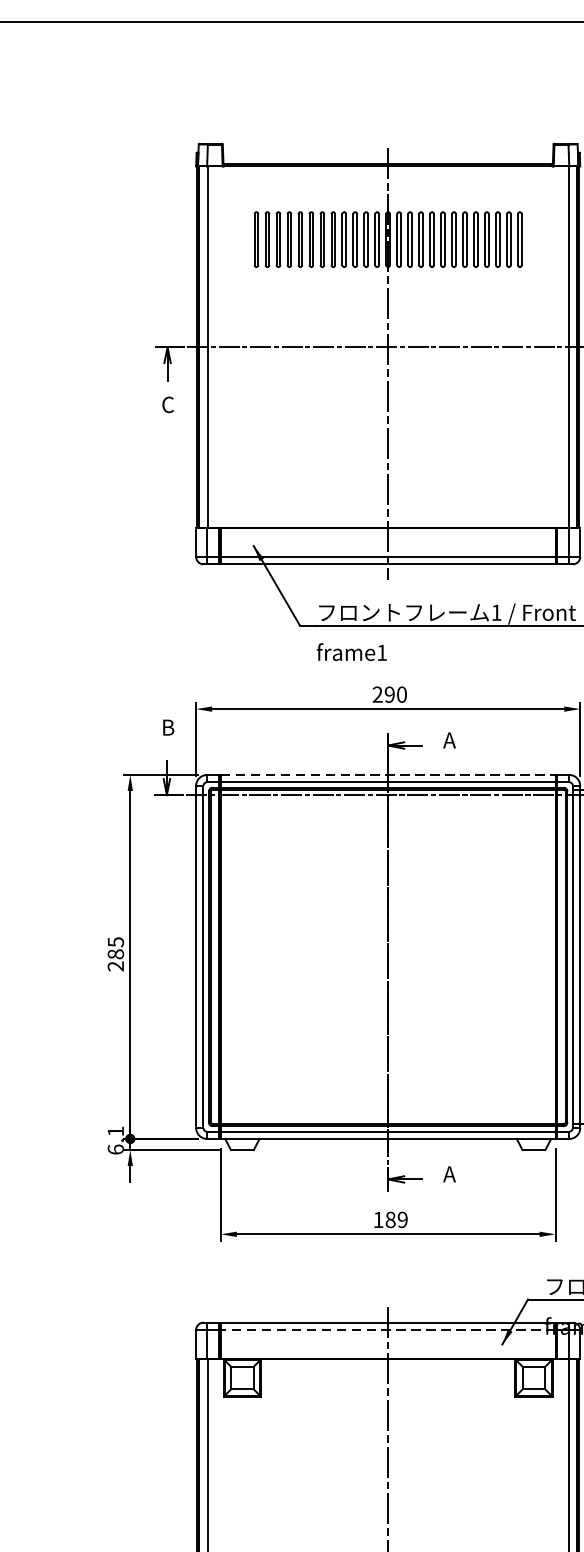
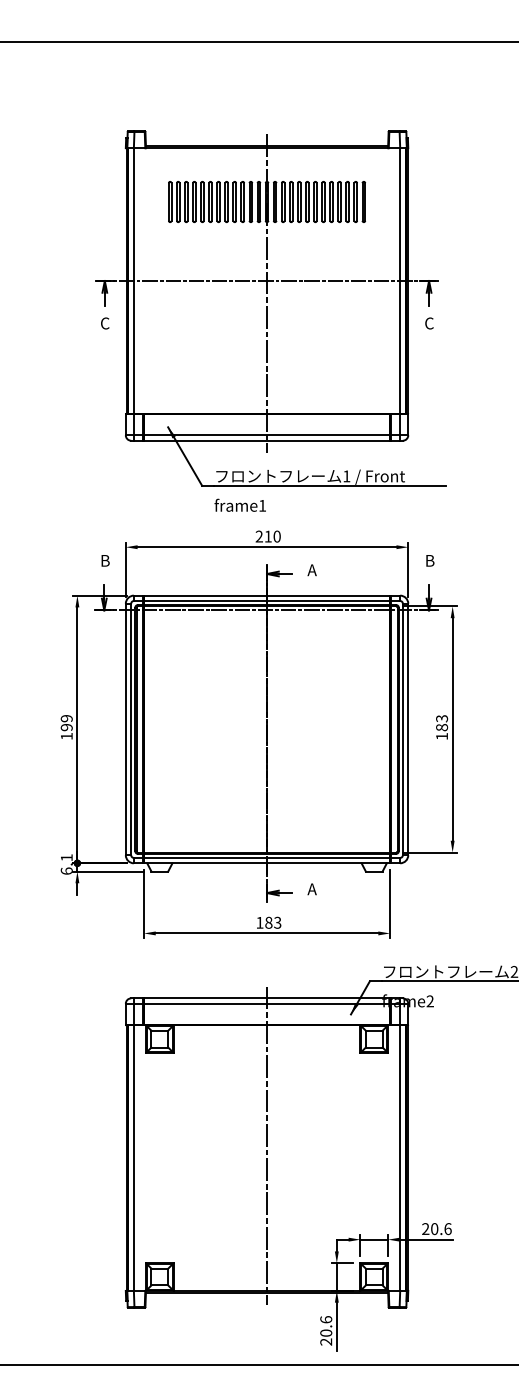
text: (388, 694) -> (267, 536), 290 -> 210
line: (388, 774) -> (267, 595), dashed -> solid
text: (115, 954) -> (66, 727), 285 -> 199
text: (402, 1219) -> (277, 922), 189 -> 183
line: (387, 1329) -> (266, 1003), dashed -> solid

